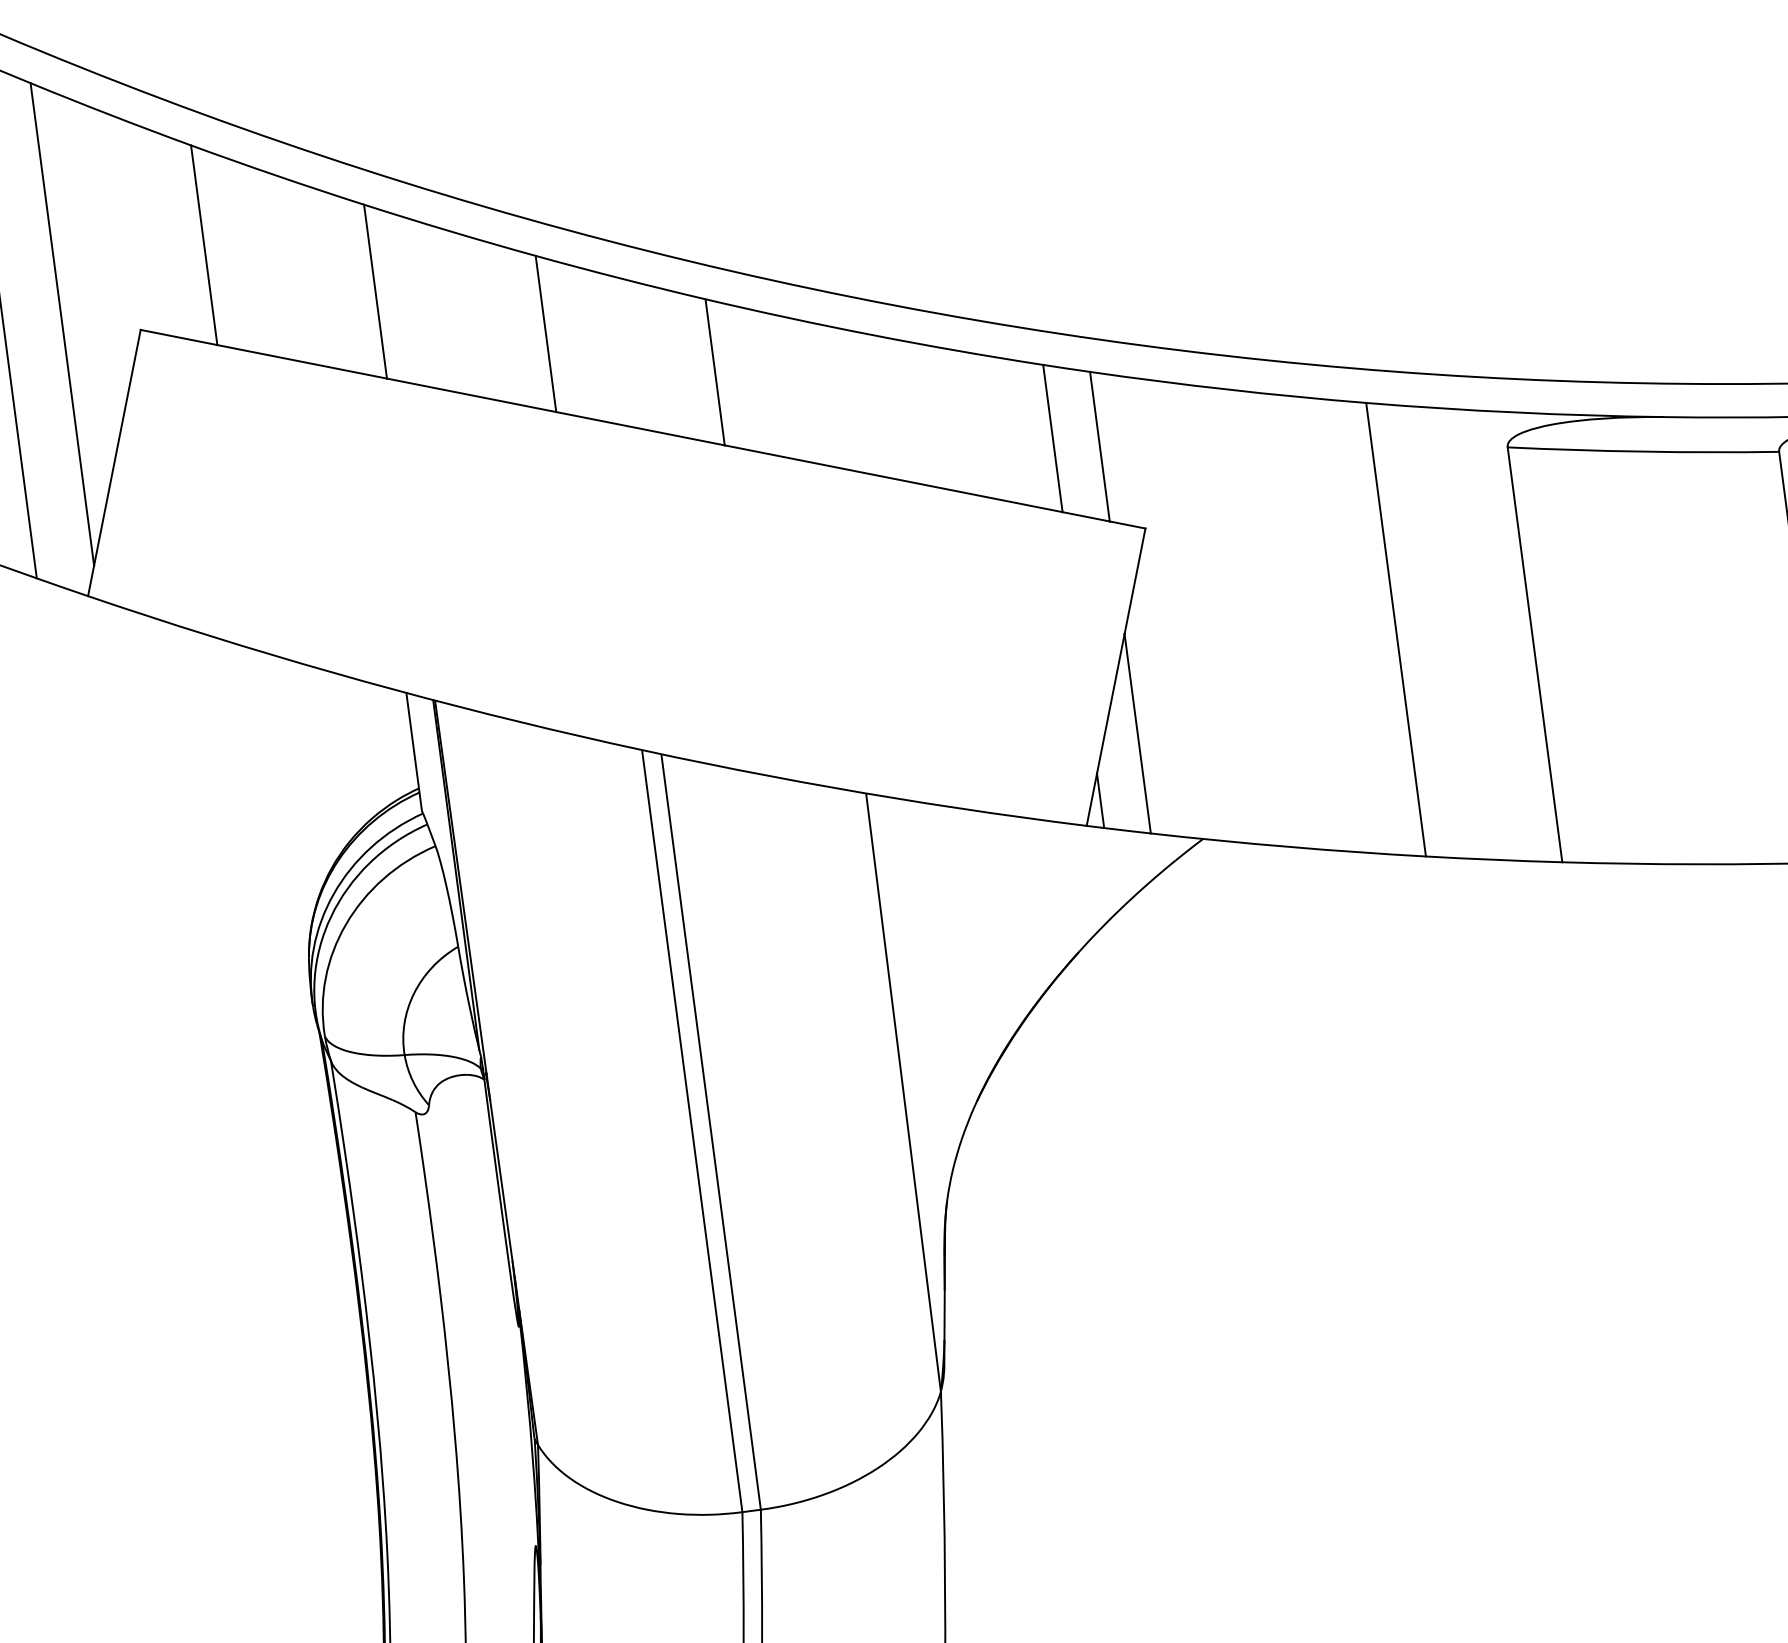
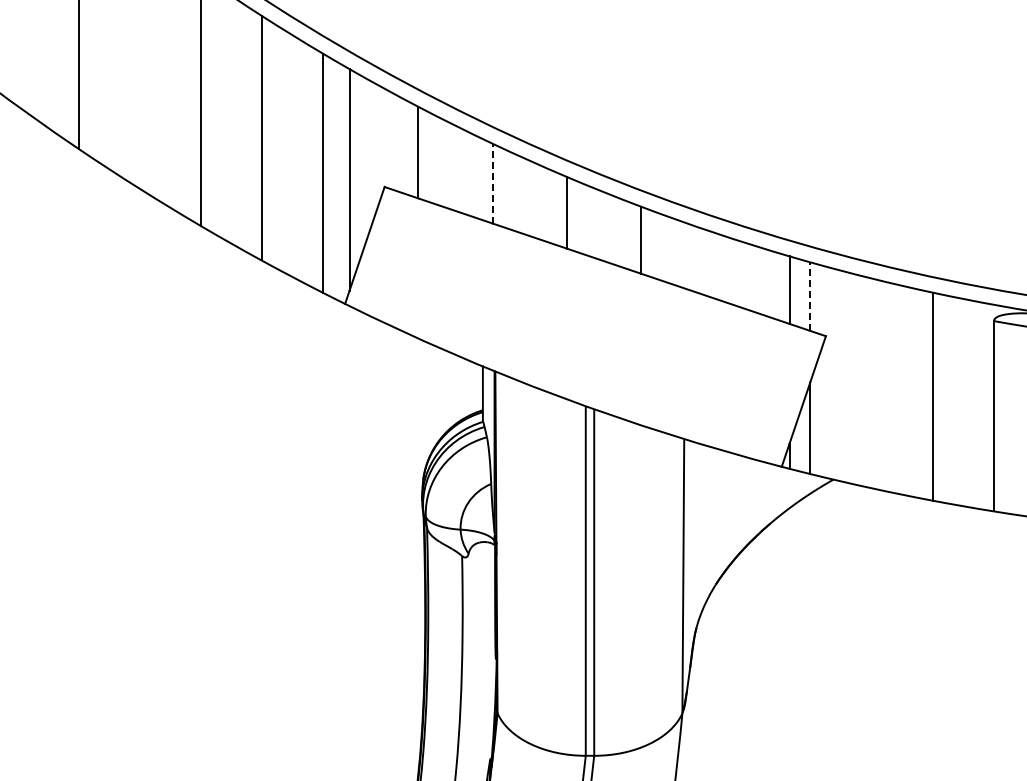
line: (374, 291) -> (492, 183), solid -> dashed
line: (1100, 446) -> (810, 296), solid -> dashed

